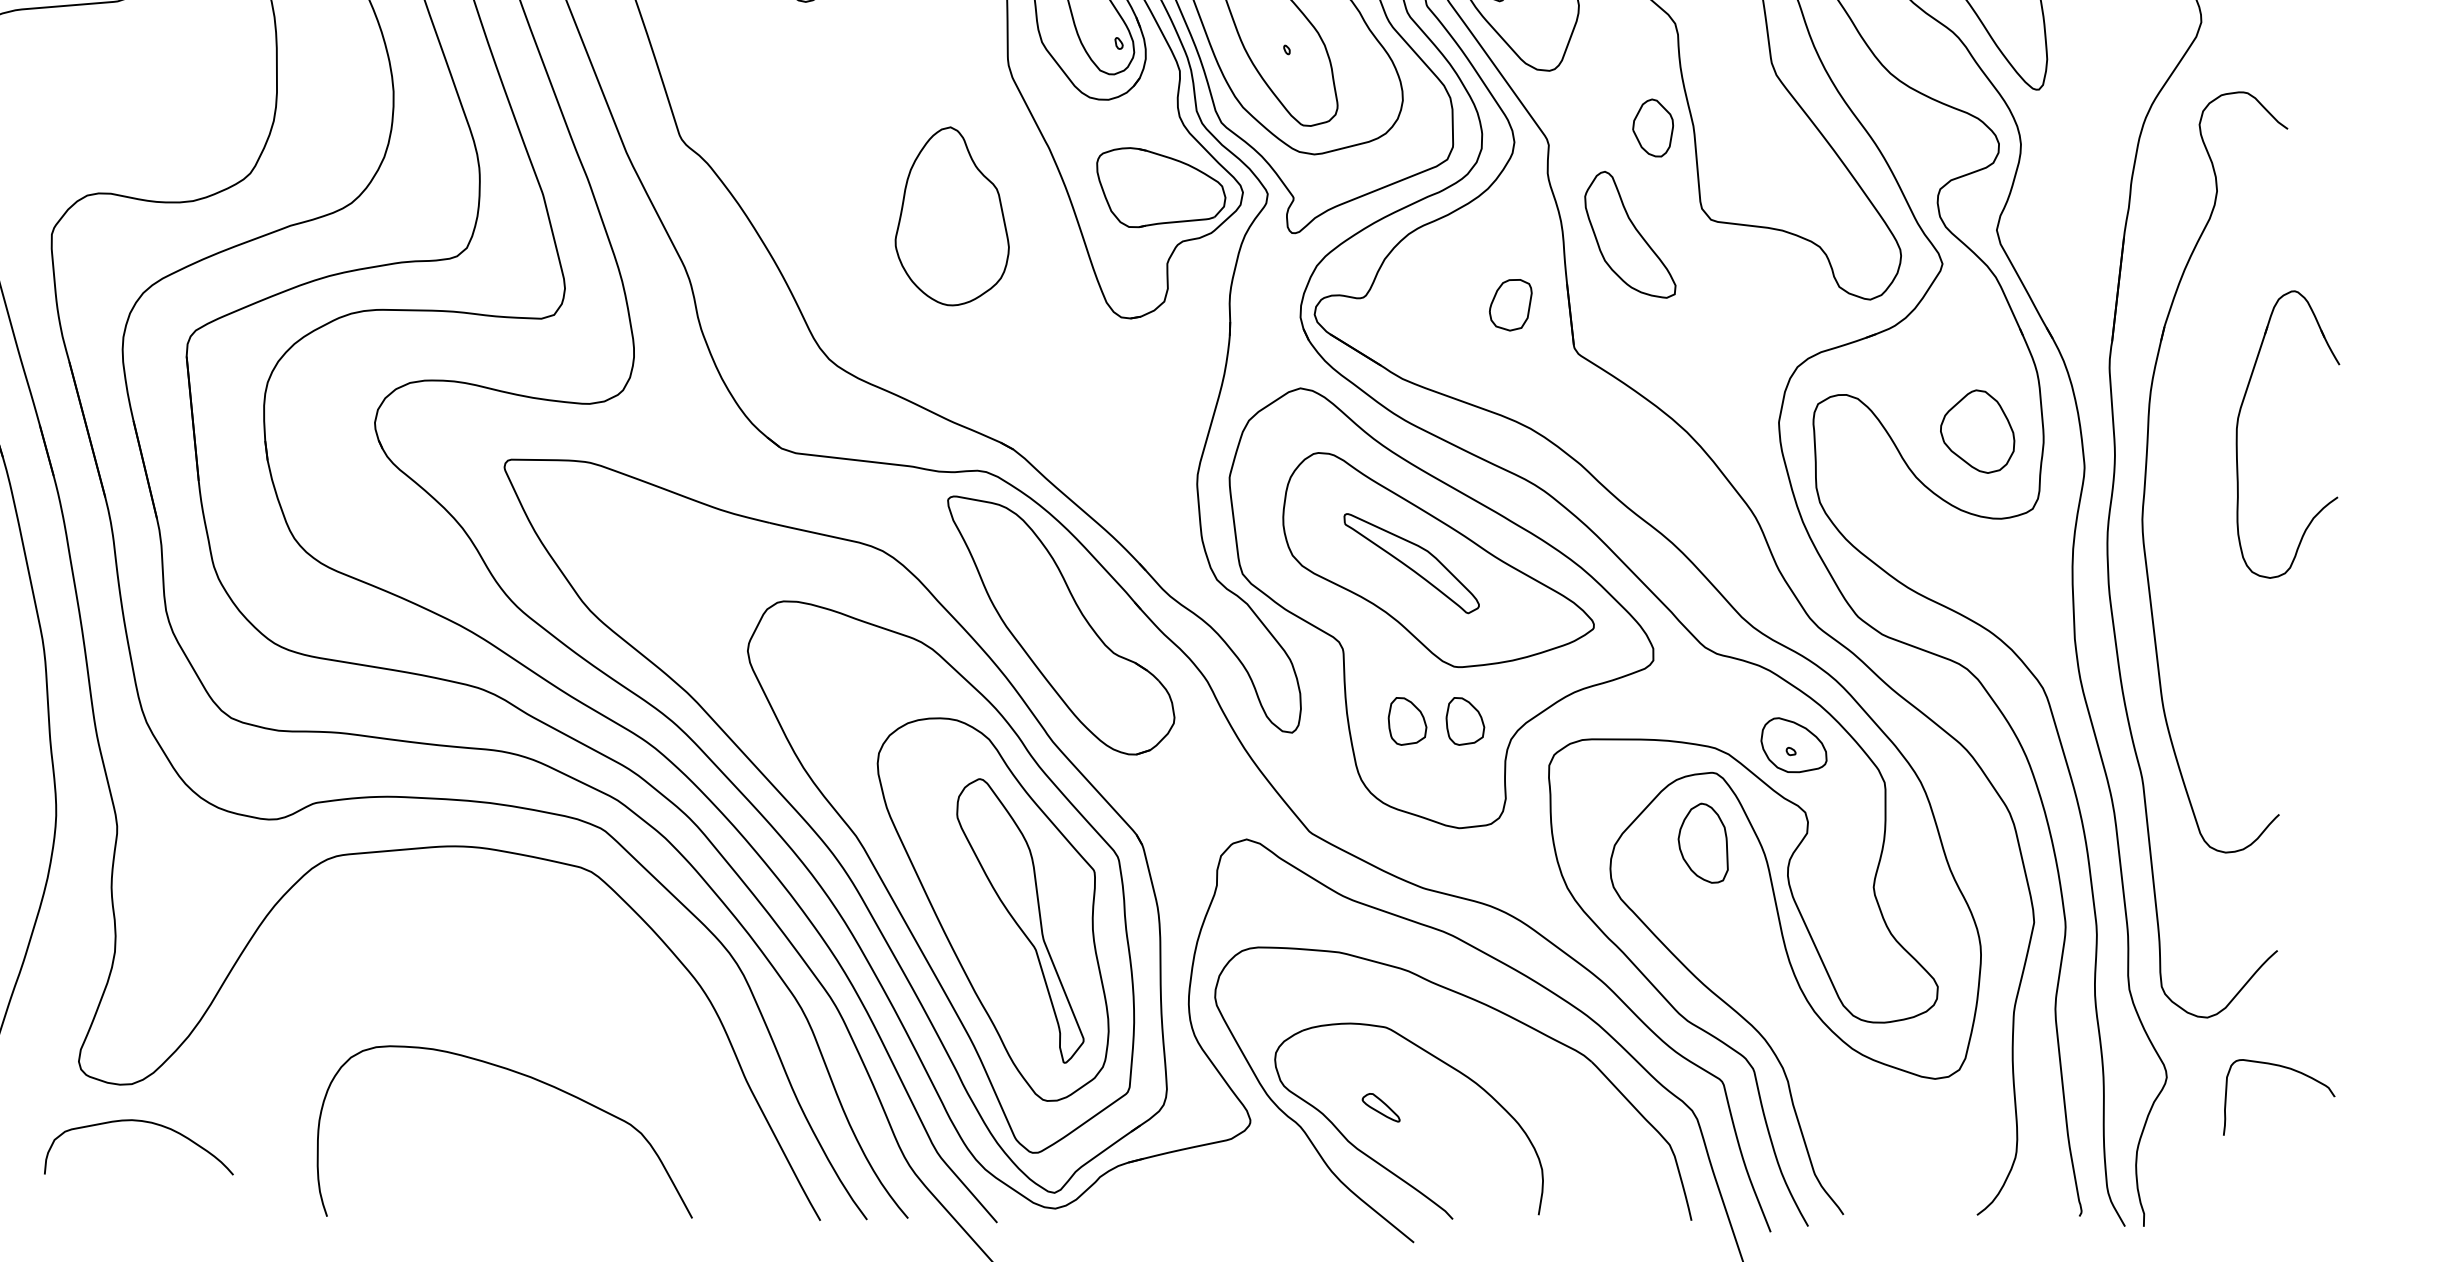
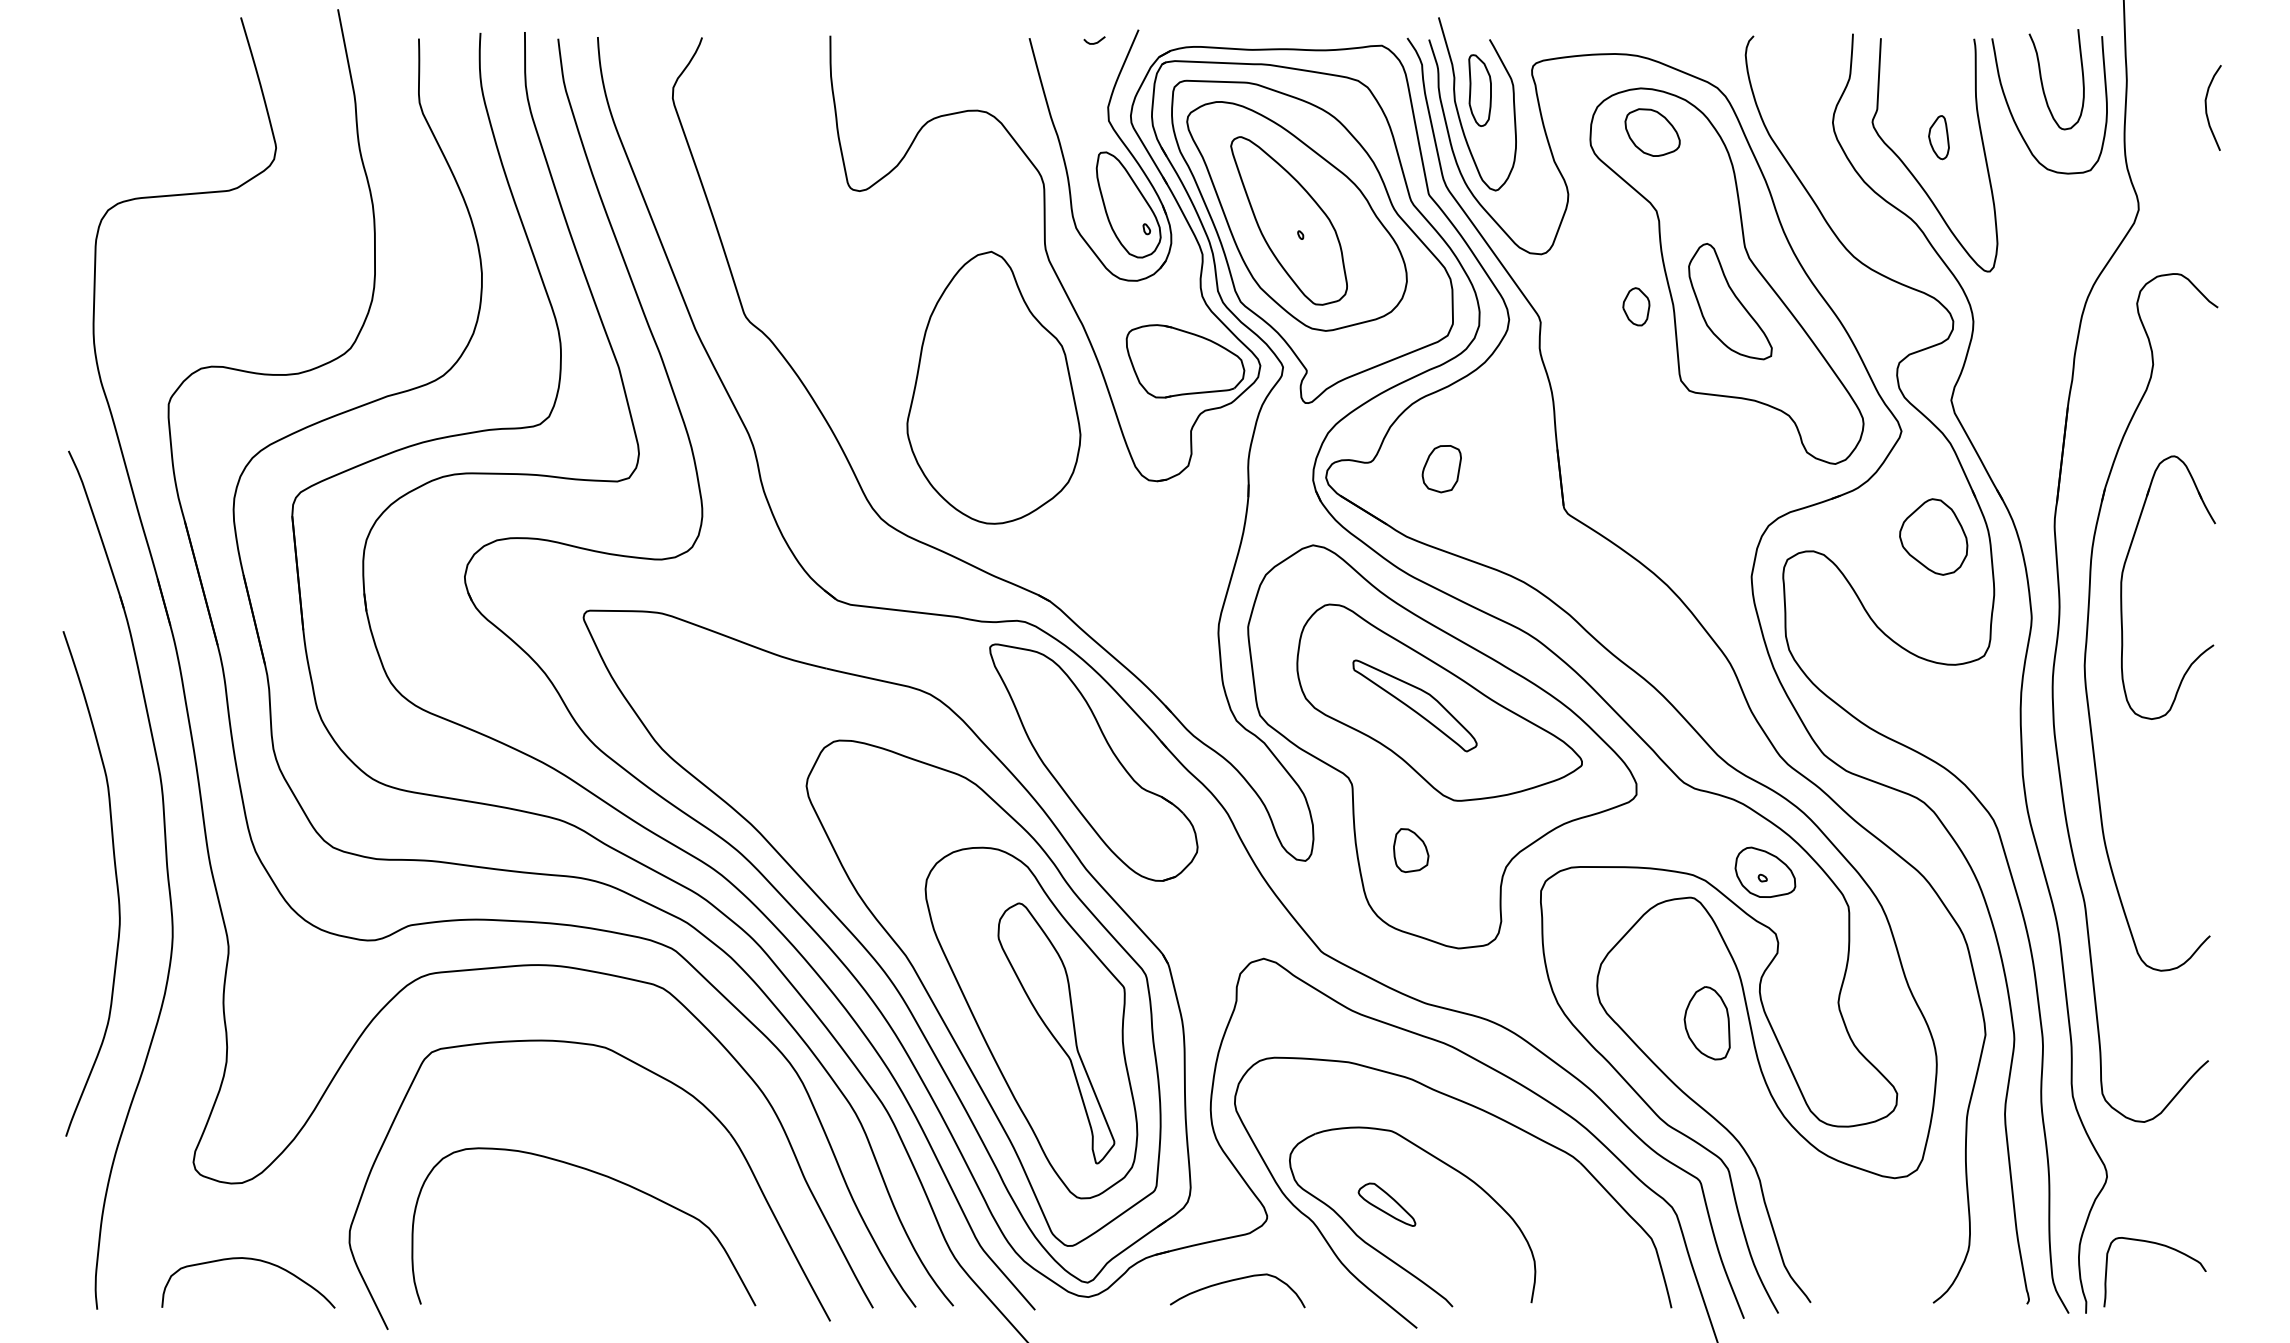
part: (1653, 127) -> (1636, 306), size x0.71
part: (951, 216) -> (993, 387), size x1.67
part: (1630, 234) -> (1730, 301), moved
part: (1510, 305) -> (1441, 469), moved
part: (1977, 431) -> (1933, 536), moved
part: (2238, 434) -> (2122, 587), moved
part: (1465, 721) -> (1464, 850), removed
part: (1702, 843) -> (1706, 1023), moved
part: (573, 961) -> (646, 1070), added
curve: (2284, 1068) -> (2159, 1245), moved
part: (1380, 1107) -> (1386, 1204), size x1.67
curve: (144, 1122) -> (253, 1260), moved
curve: (1218, 1190) -> (1237, 1280), added

